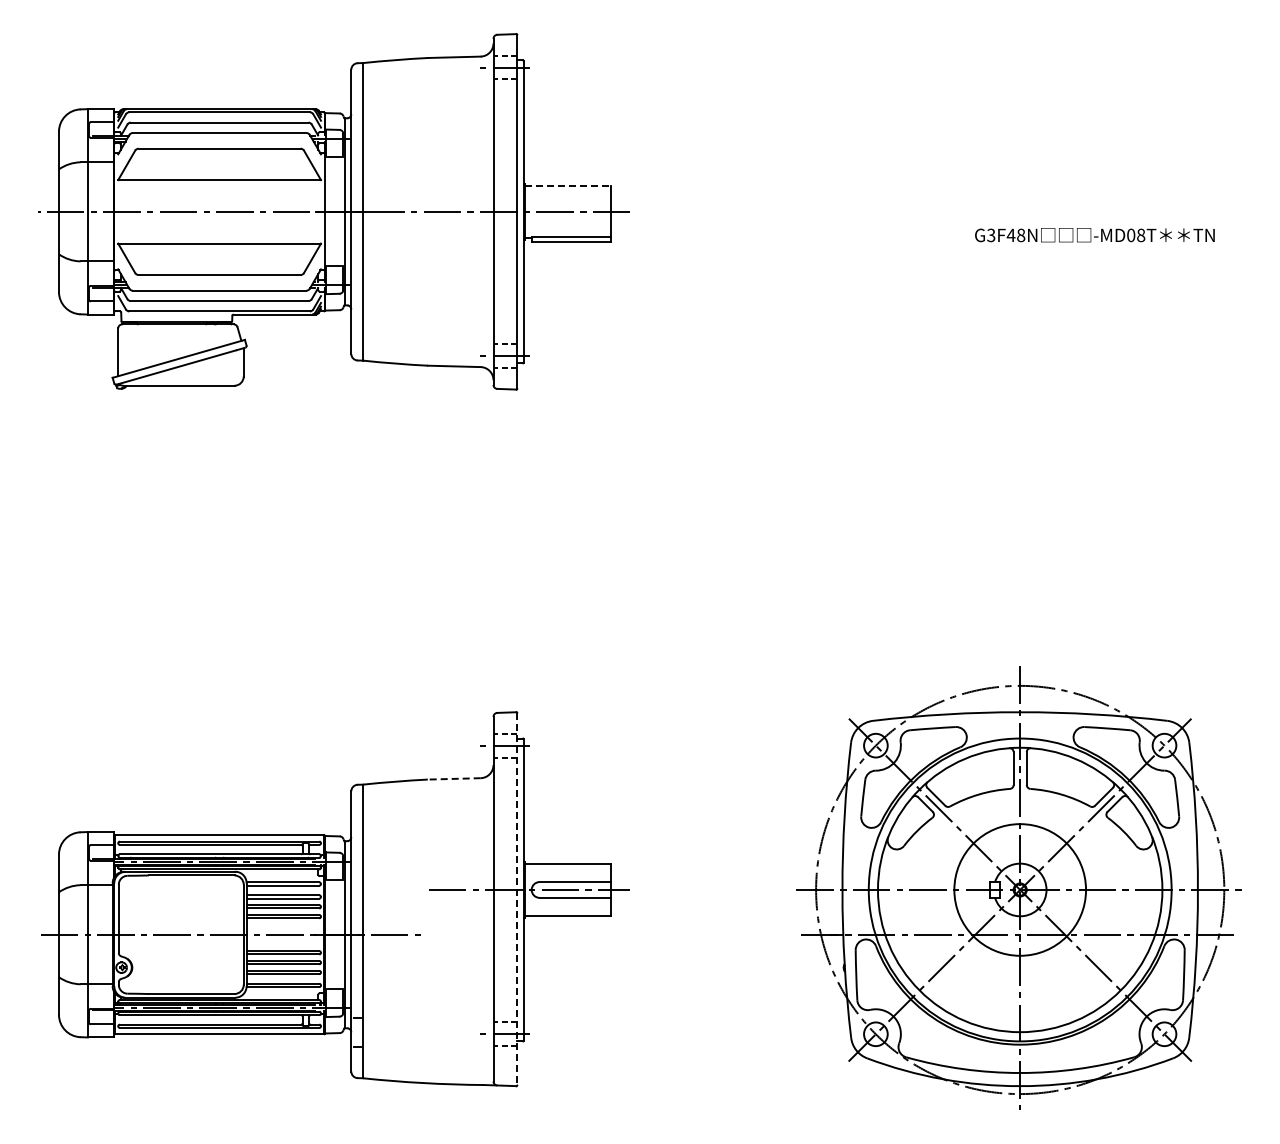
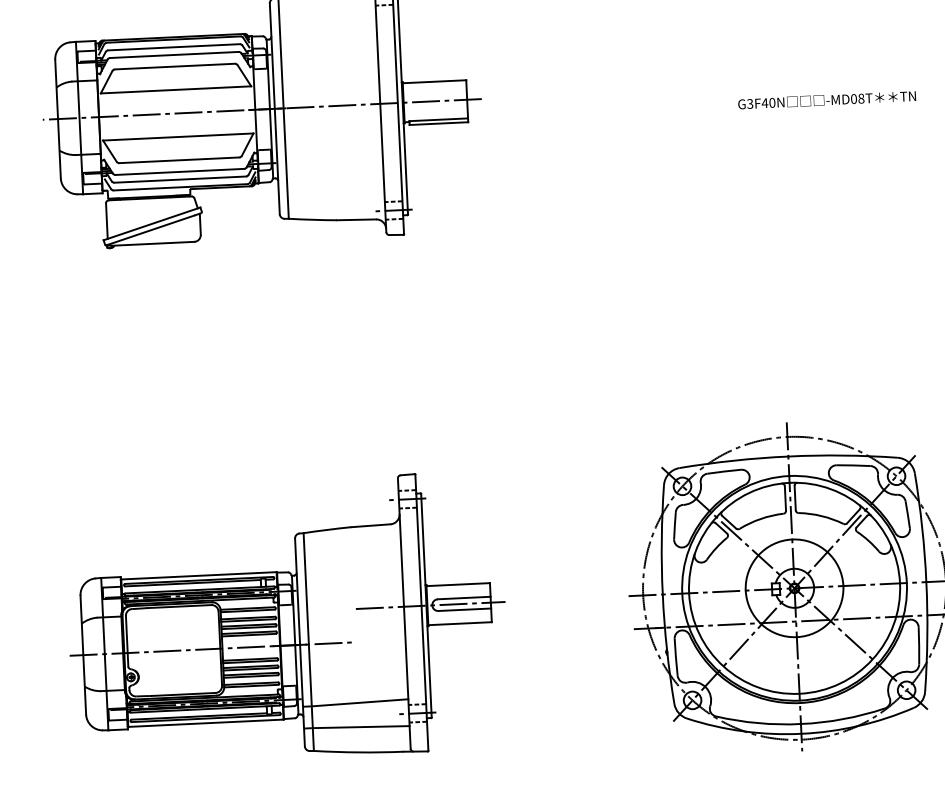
line: (567, 185) -> (434, 81), dashed -> solid
text: (1021, 235) -> (772, 102), G3F48N -> G3F40N
line: (453, 778) -> (370, 525), dashed -> solid
line: (517, 899) -> (422, 612), dashed -> solid
line: (428, 1016) -> (360, 702), added
line: (428, 1048) -> (361, 726), added

